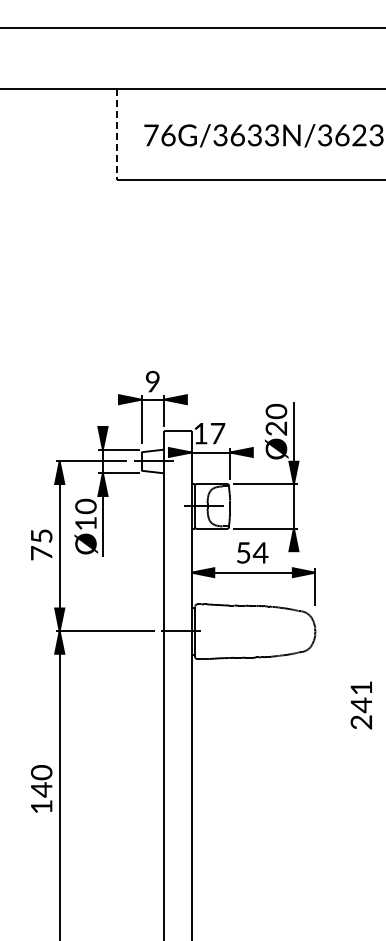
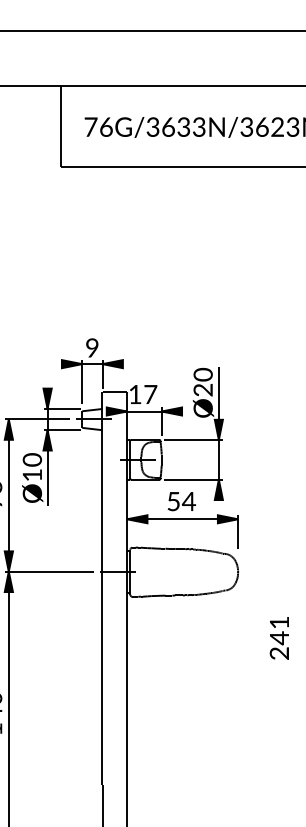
line: (117, 134) -> (60, 126), dashed -> solid

